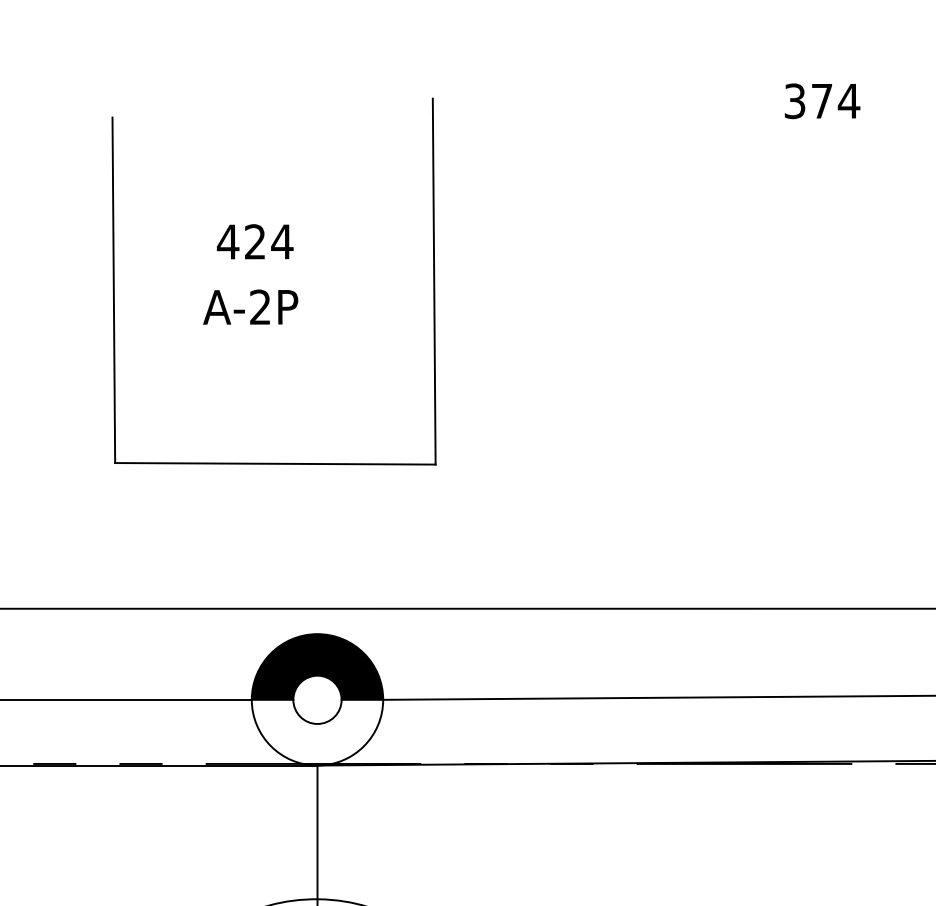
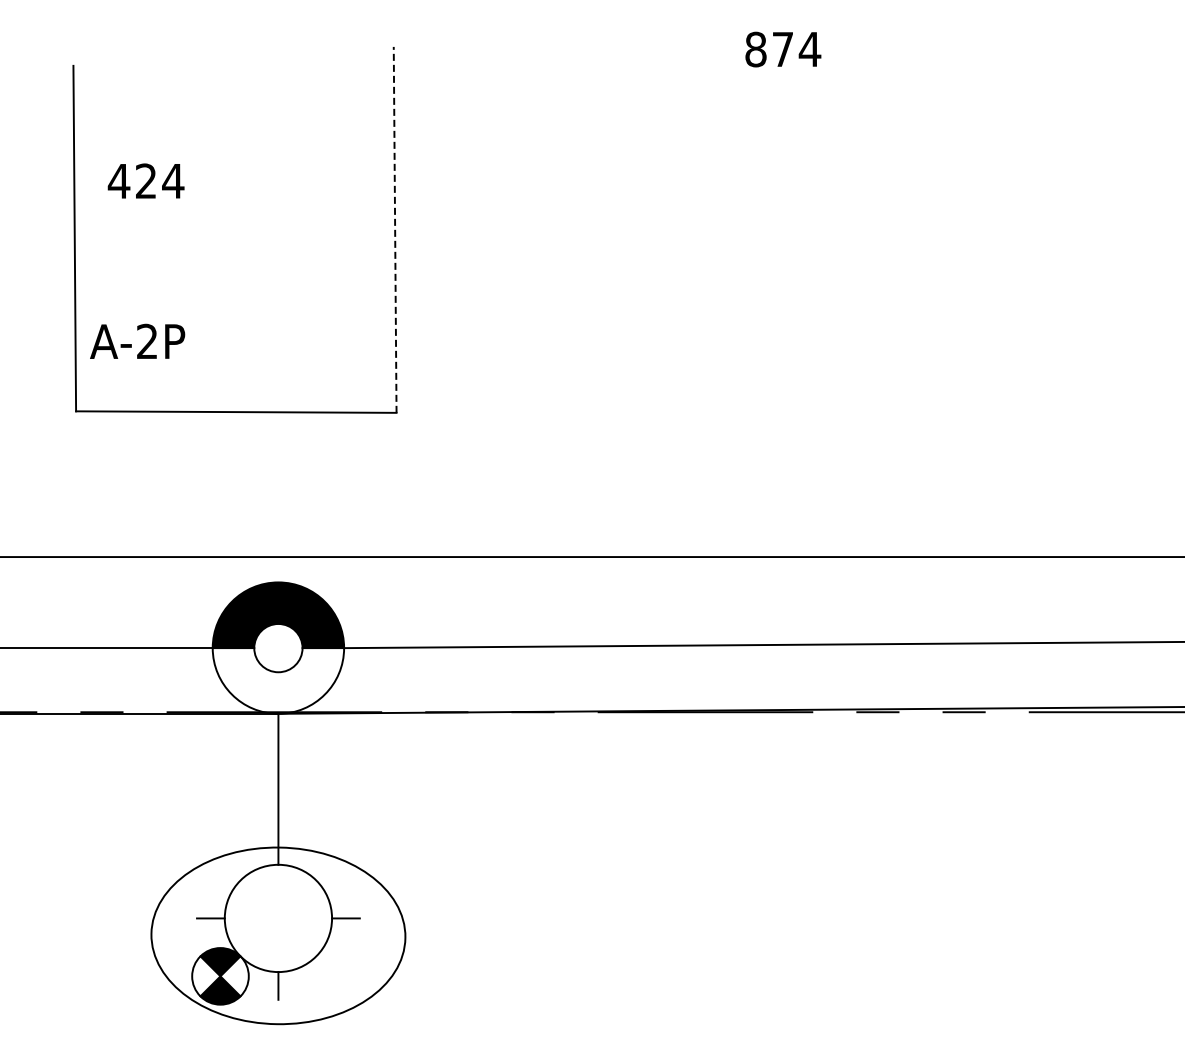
text: (794, 101) -> (755, 49), 374 -> 874
text: (254, 241) -> (145, 180), moved
line: (434, 281) -> (395, 229), solid -> dashed
text: (250, 306) -> (137, 340), moved

